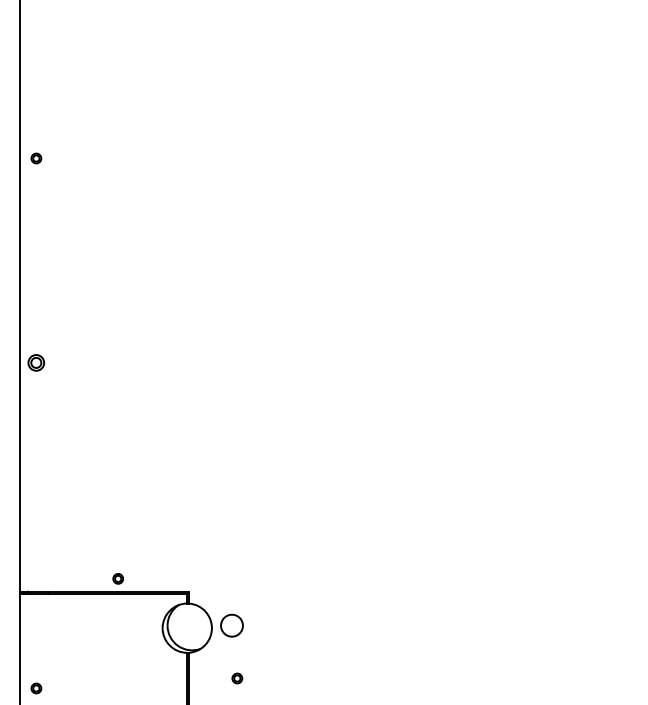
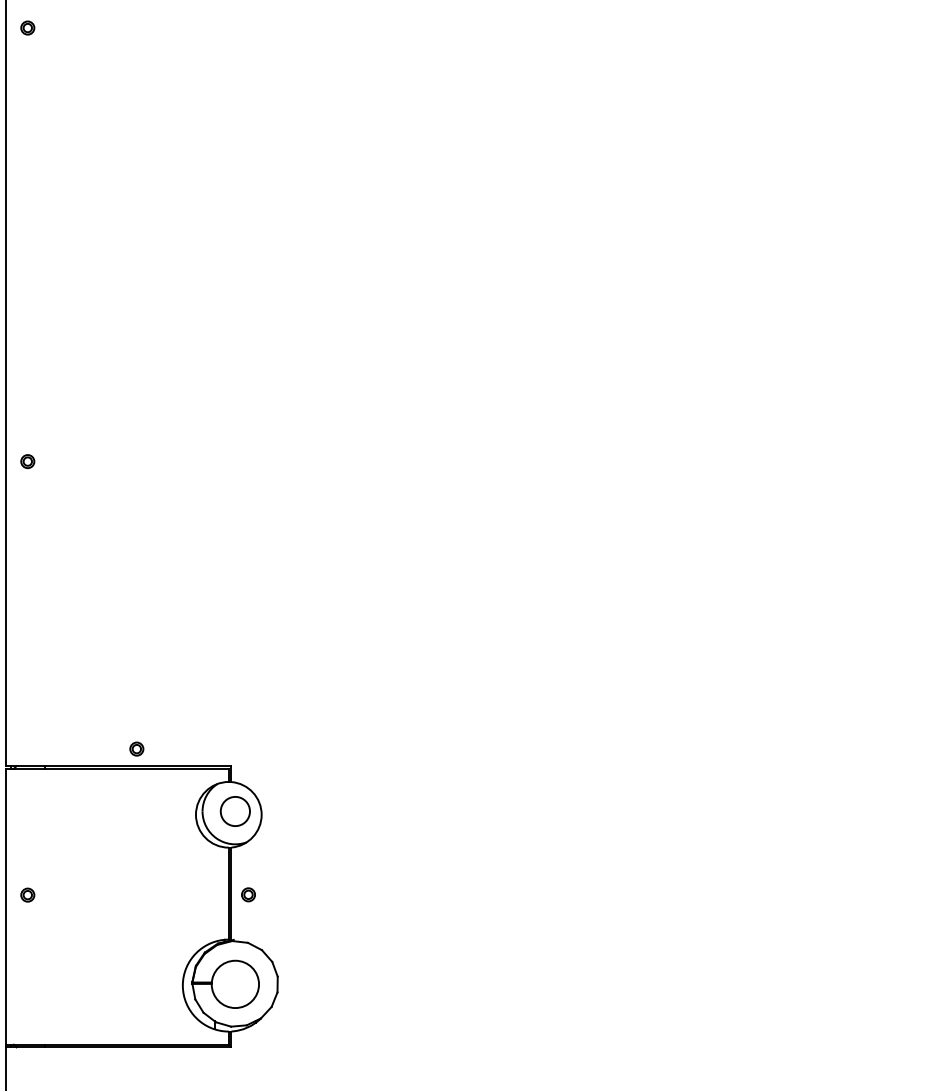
part: (36, 158) -> (27, 27), moved
part: (36, 363) -> (27, 461), size x0.62
circle: (231, 625) -> (234, 811), moved
part: (237, 678) -> (248, 894), moved

